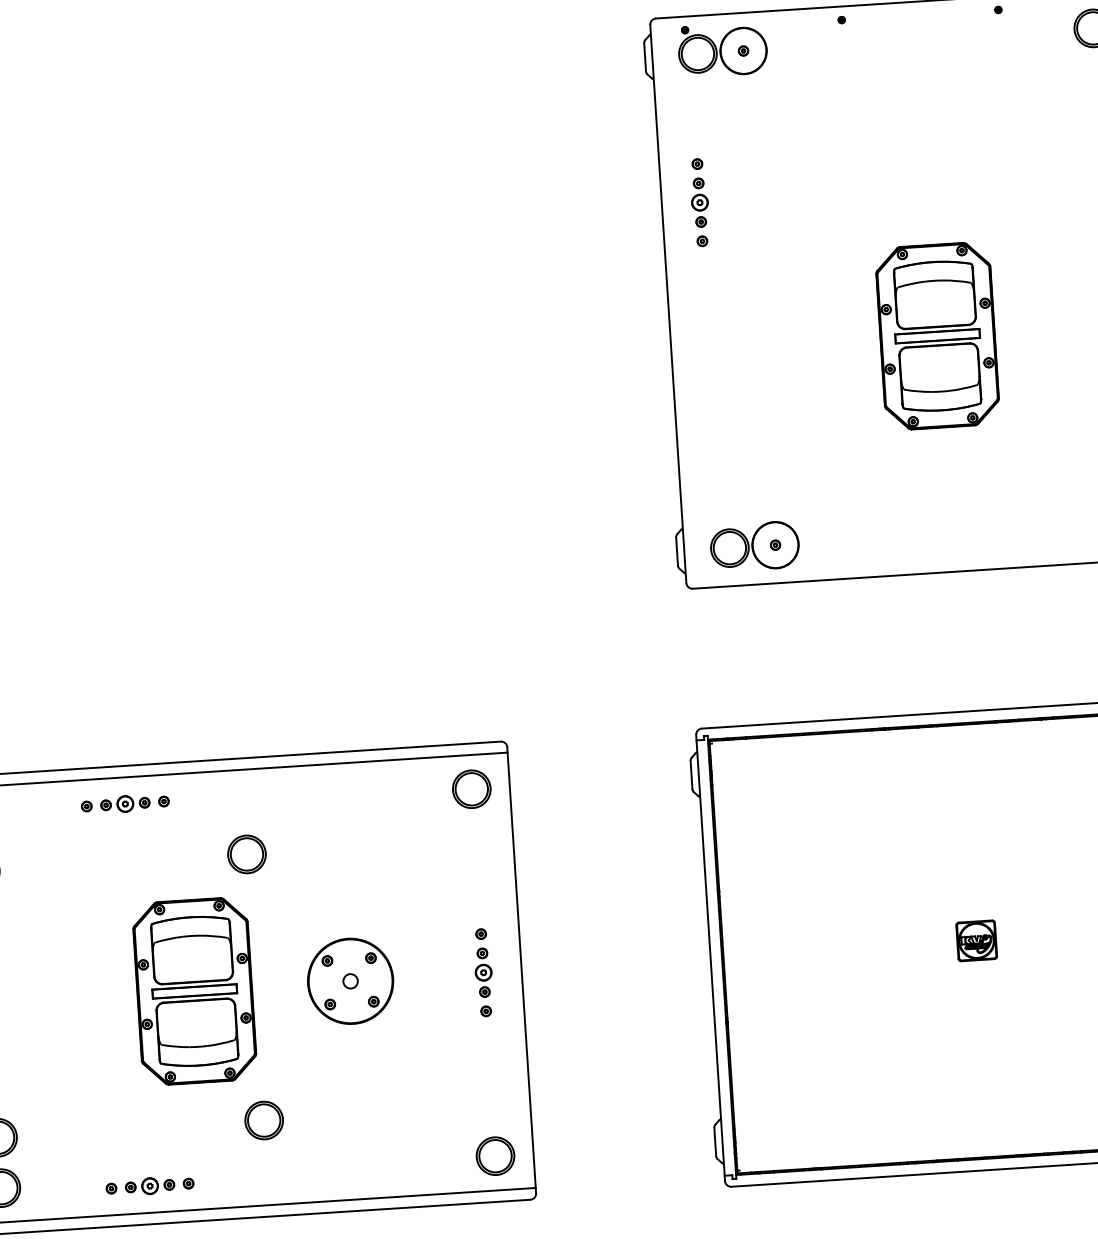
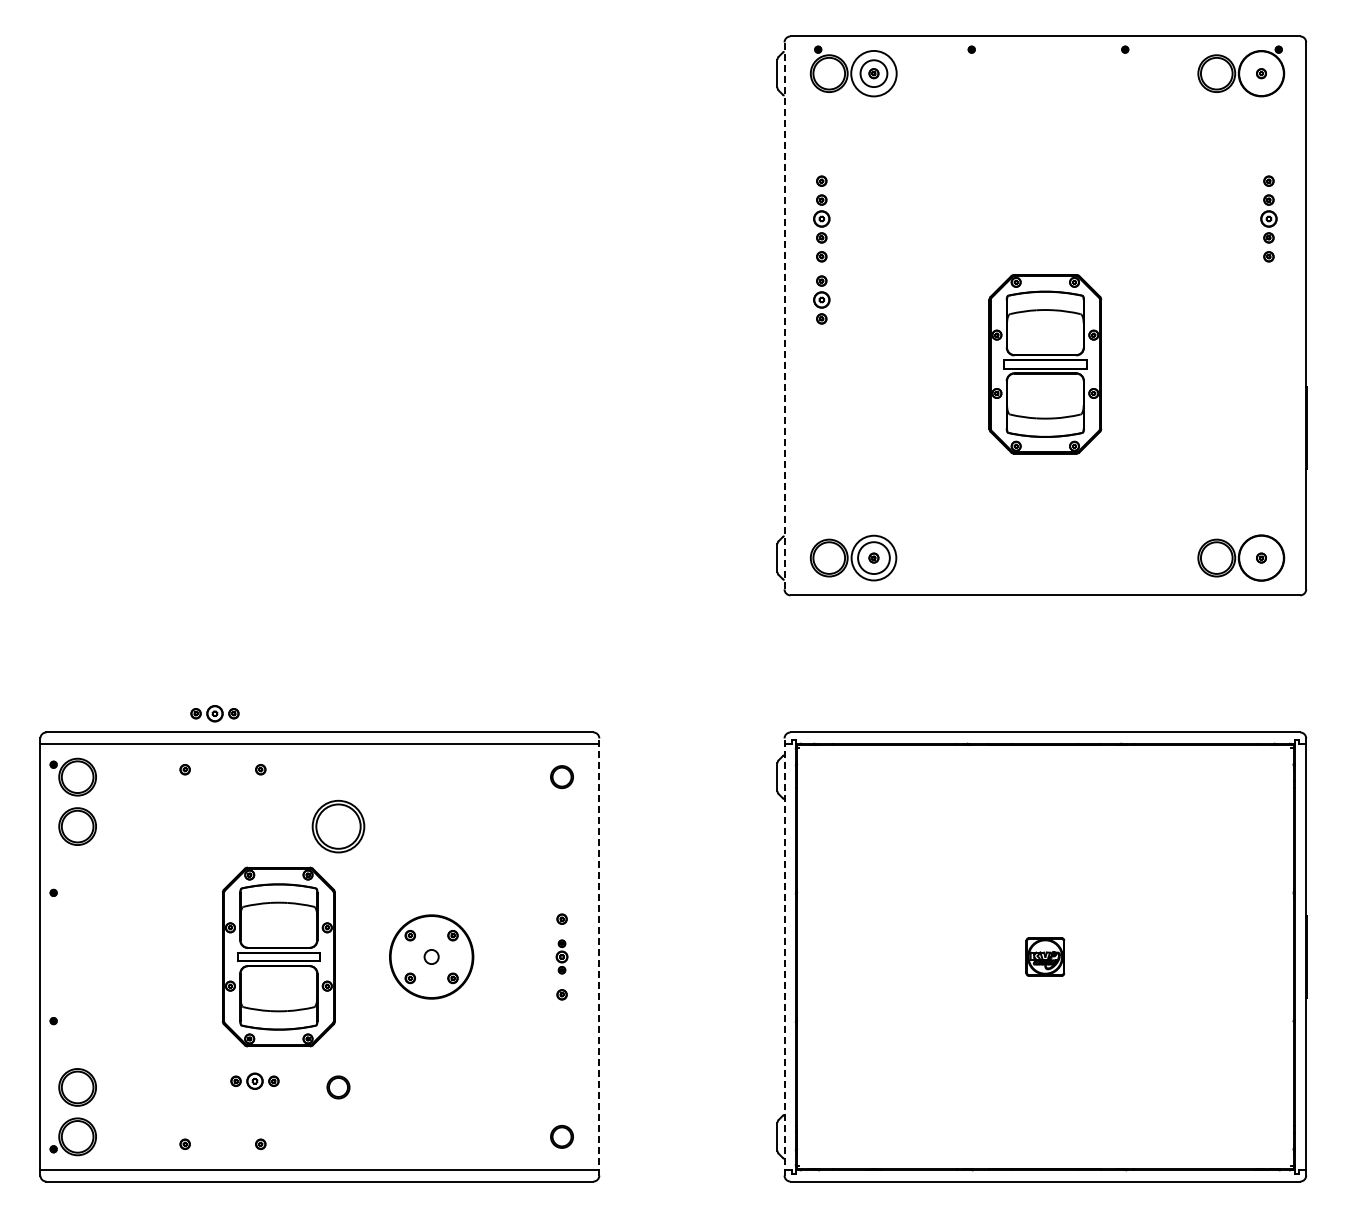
circle: (743, 50) -> (873, 73), size x0.6
part: (704, 284) -> (821, 299), added
line: (668, 303) -> (784, 315), solid -> dashed
circle: (775, 544) -> (873, 557), size x0.7
part: (471, 788) -> (561, 776), size x0.6
part: (124, 803) -> (214, 713), moved
part: (246, 854) -> (338, 826), size x1.4
line: (710, 958) -> (784, 957), solid -> dashed
line: (521, 970) -> (599, 957), solid -> dashed
part: (483, 972) -> (561, 956), size x0.7
part: (264, 1120) -> (338, 1087), size x0.6
part: (494, 1155) -> (561, 1136), size x0.6
part: (149, 1185) -> (254, 1080), moved

